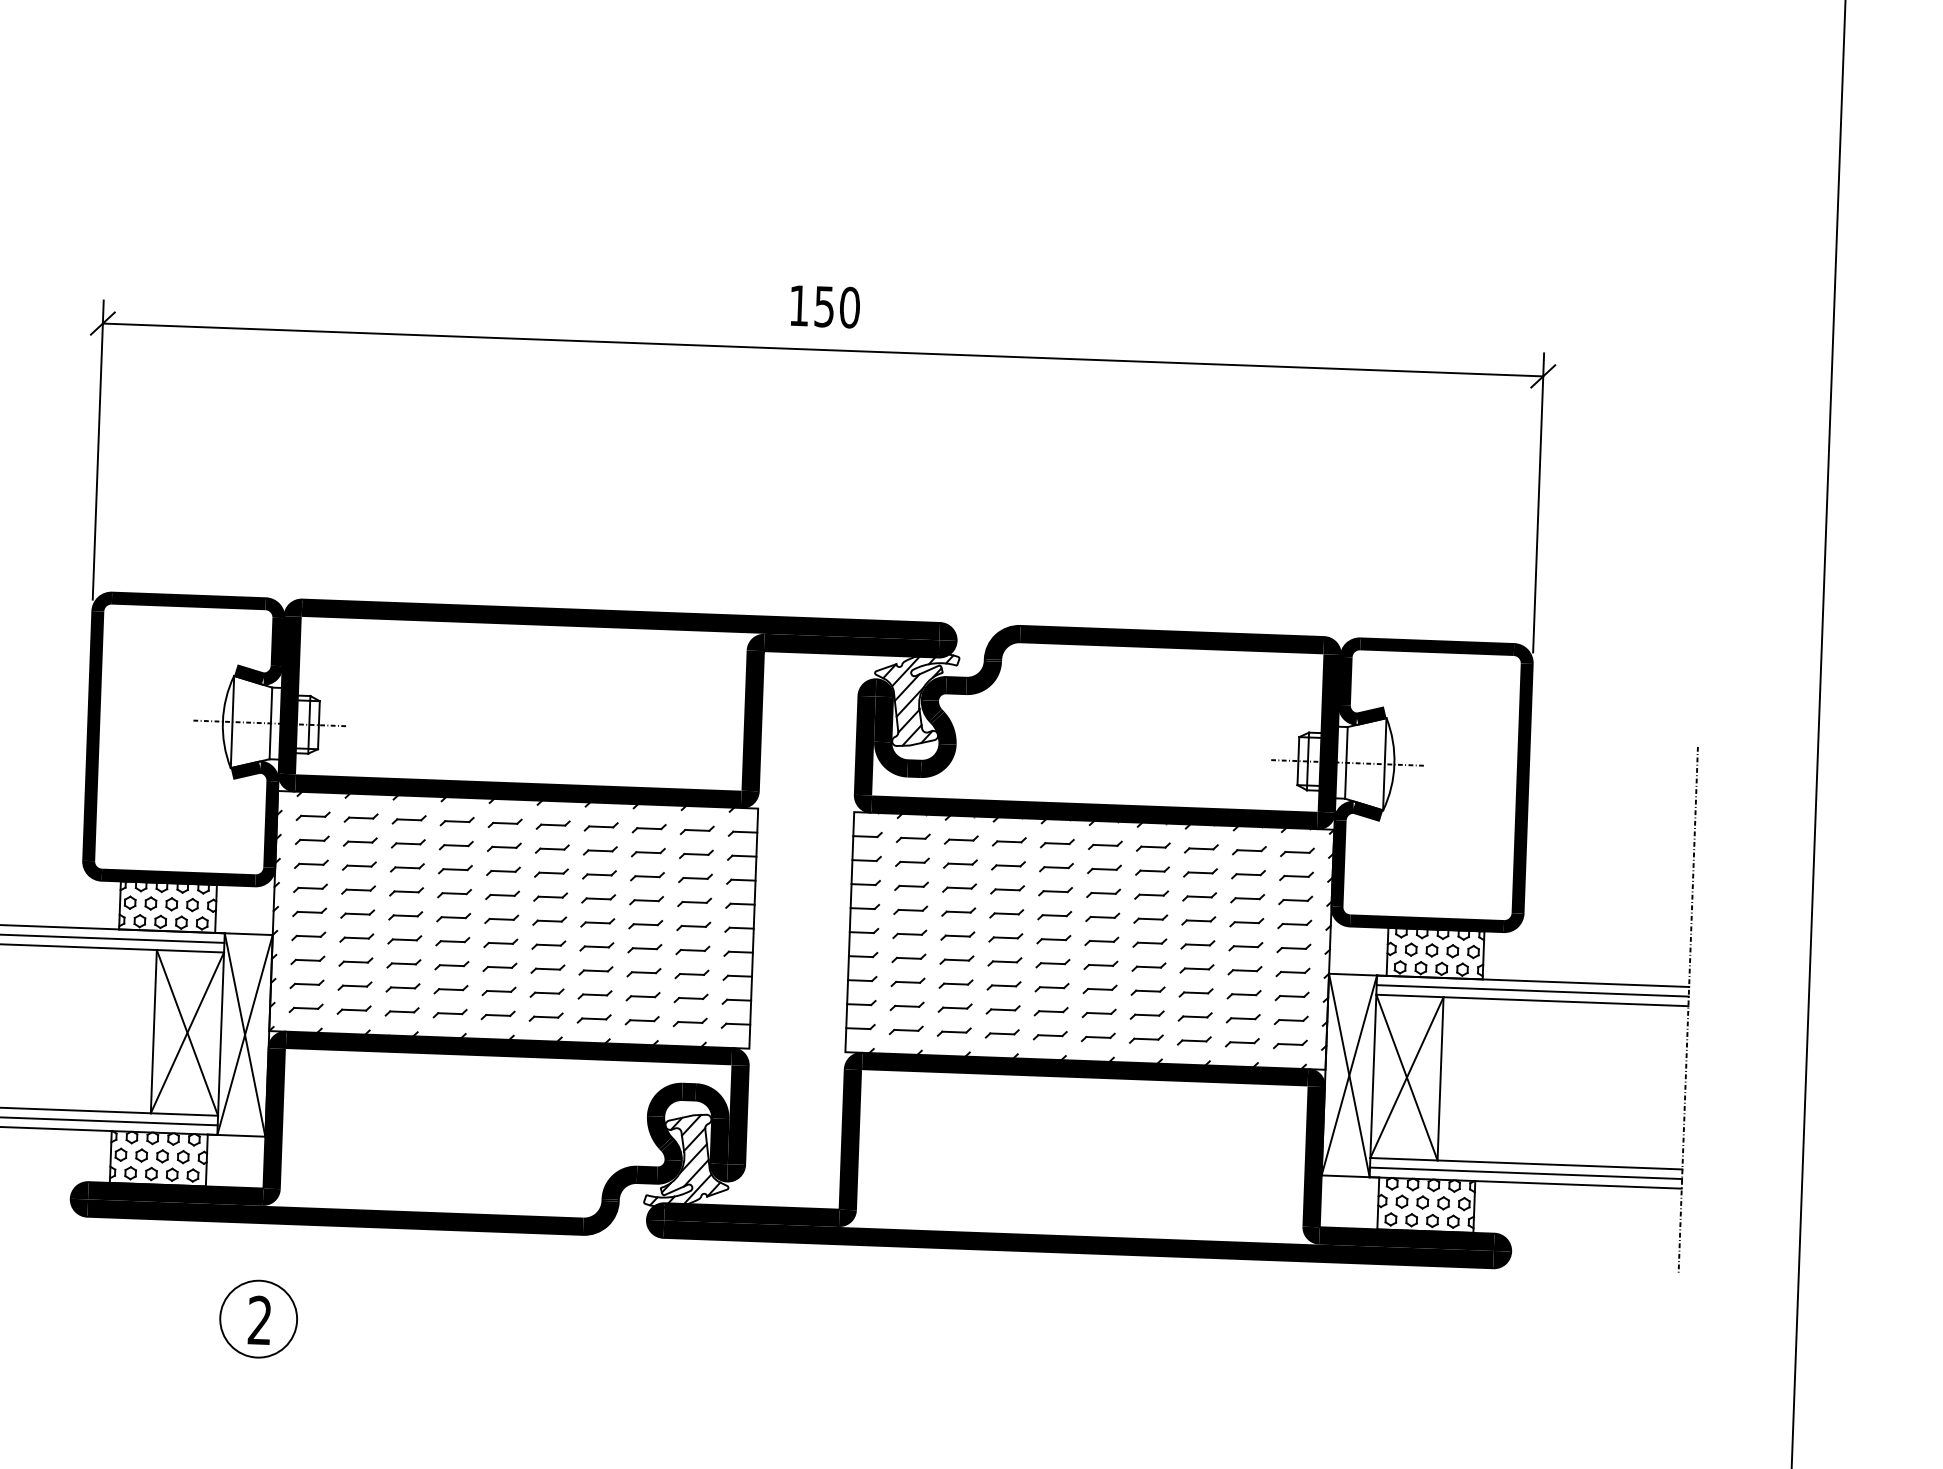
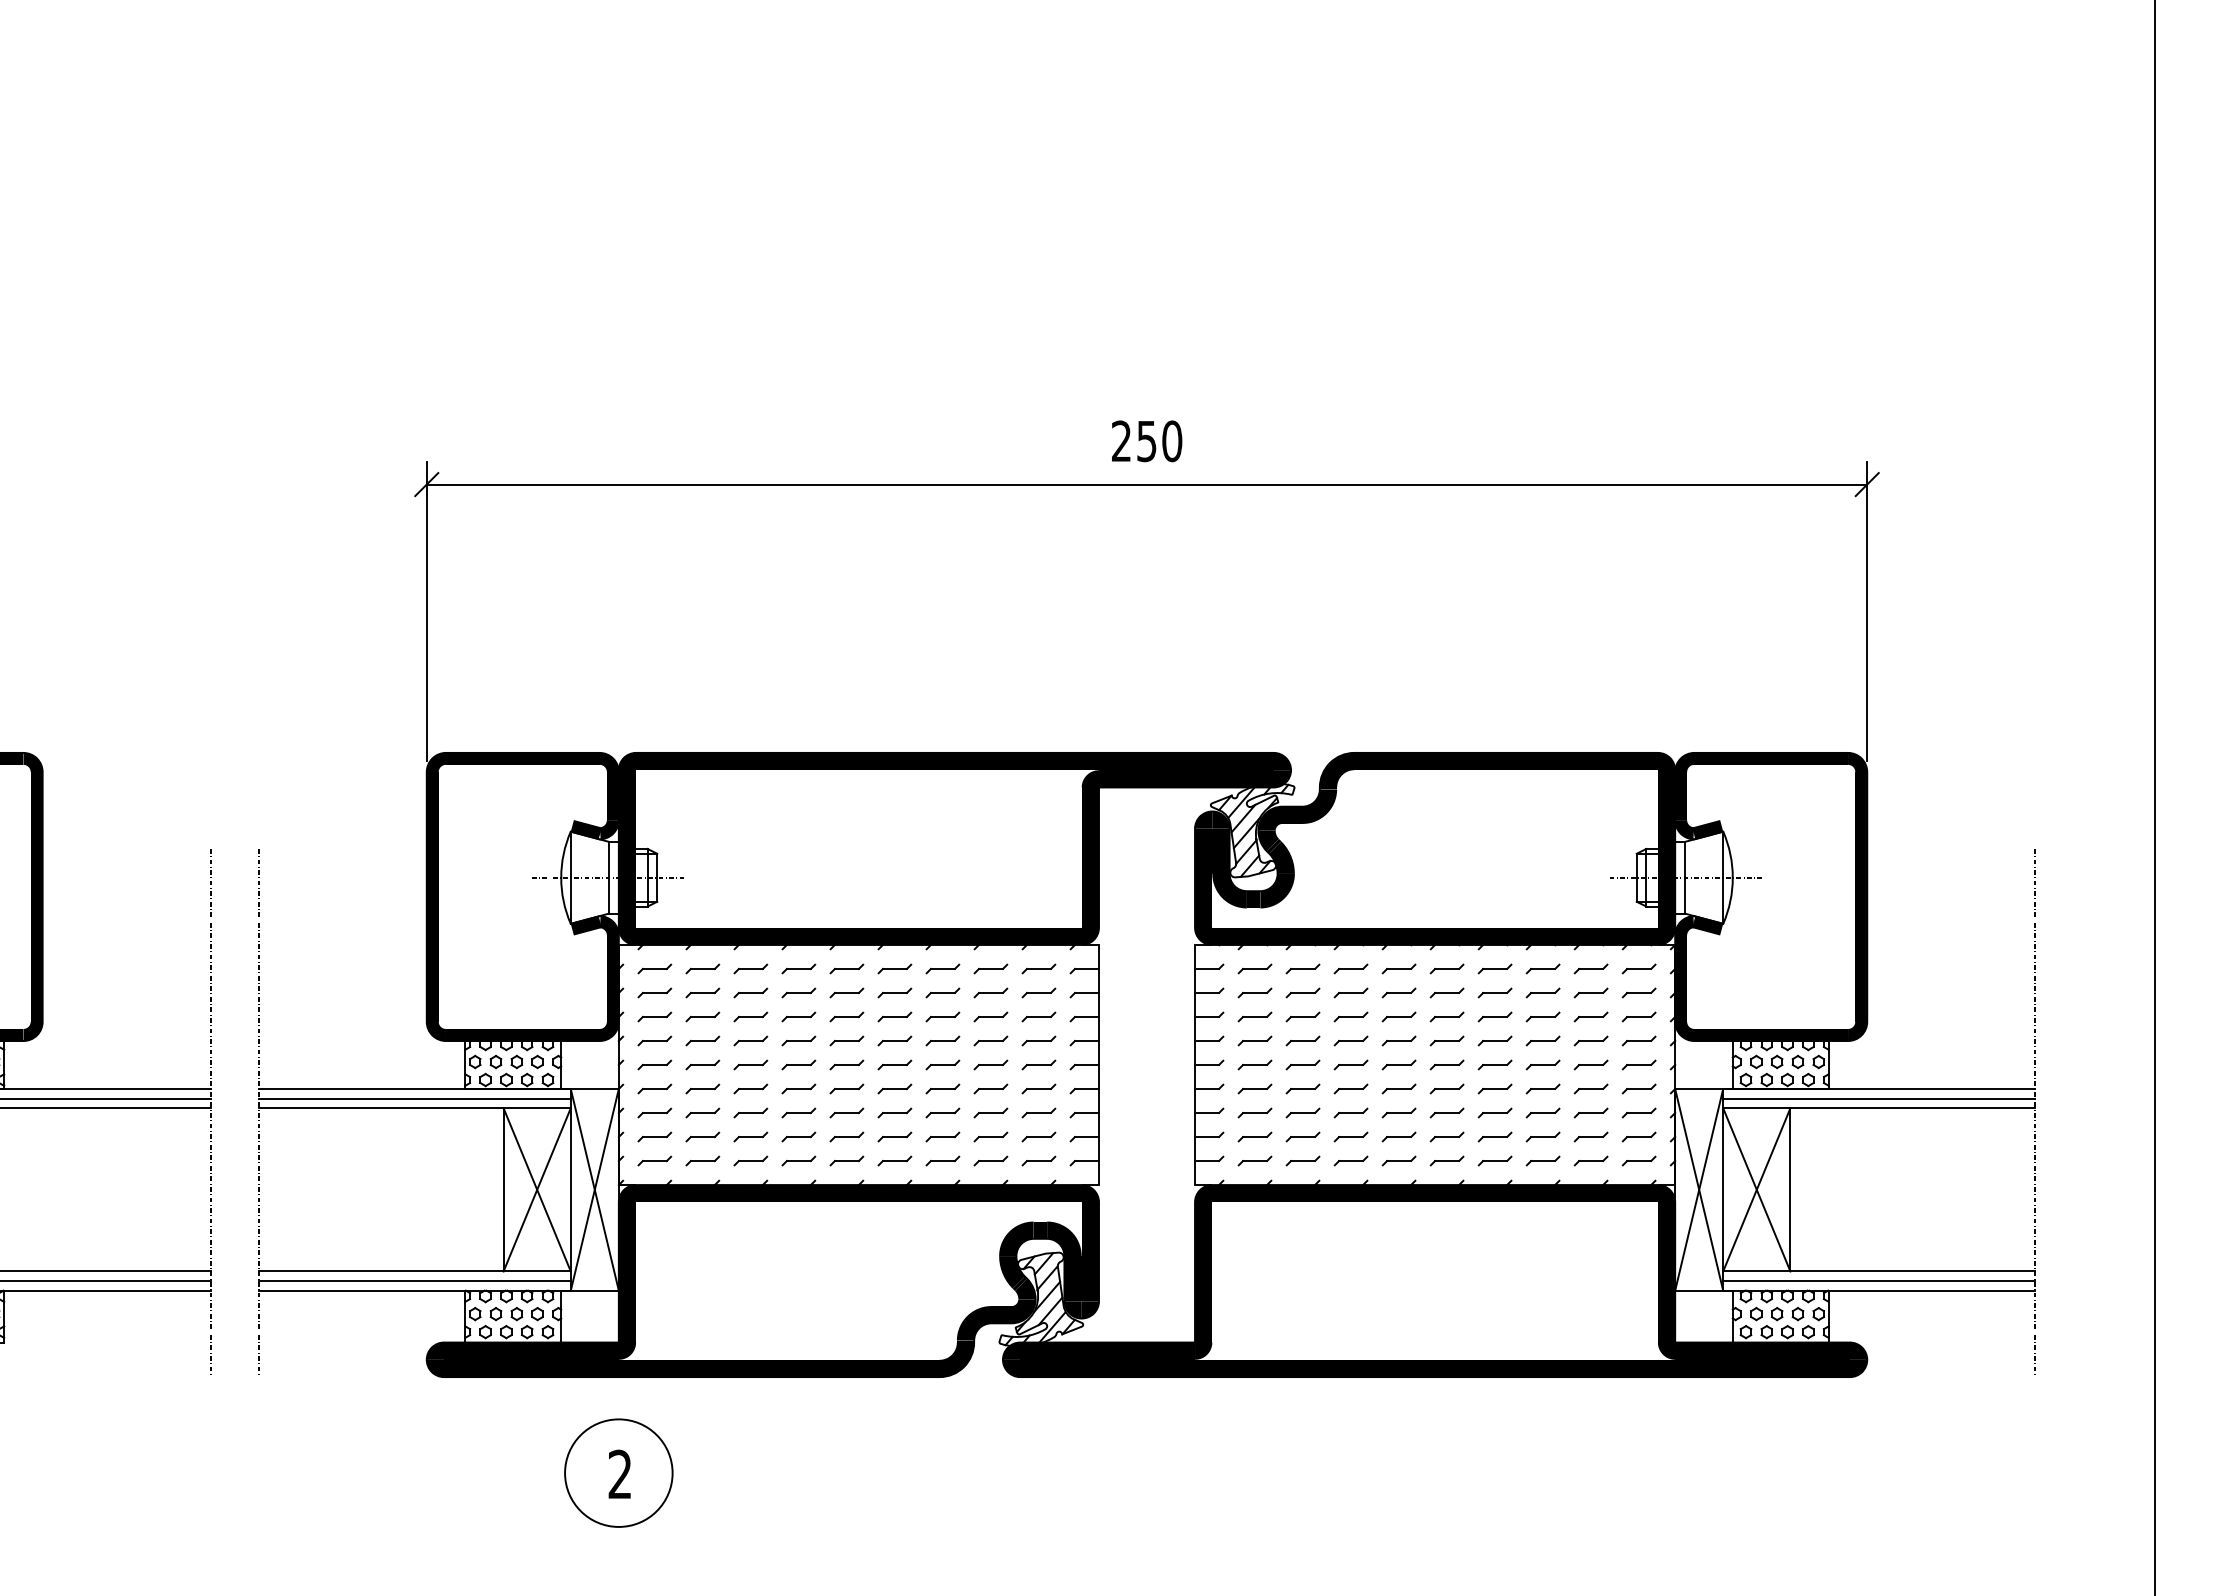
text: (799, 305) -> (1121, 440), 150 -> 250
circle: (258, 1318) -> (618, 1472), size x1.4

